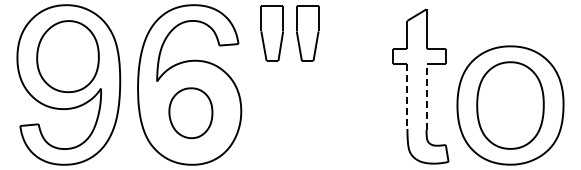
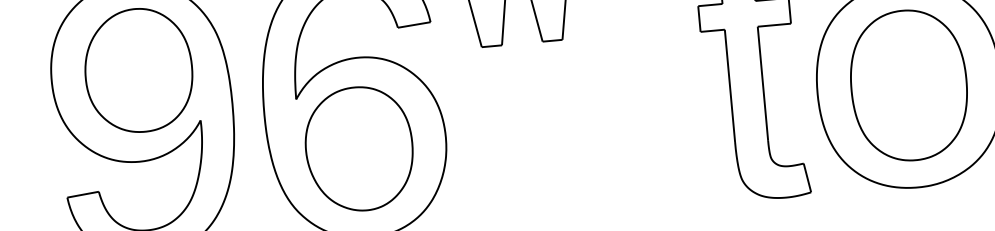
line: (407, 96) -> (730, 86), dashed -> solid
line: (426, 96) -> (762, 83), dashed -> solid
part: (190, 112) -> (358, 147), size x1.43

